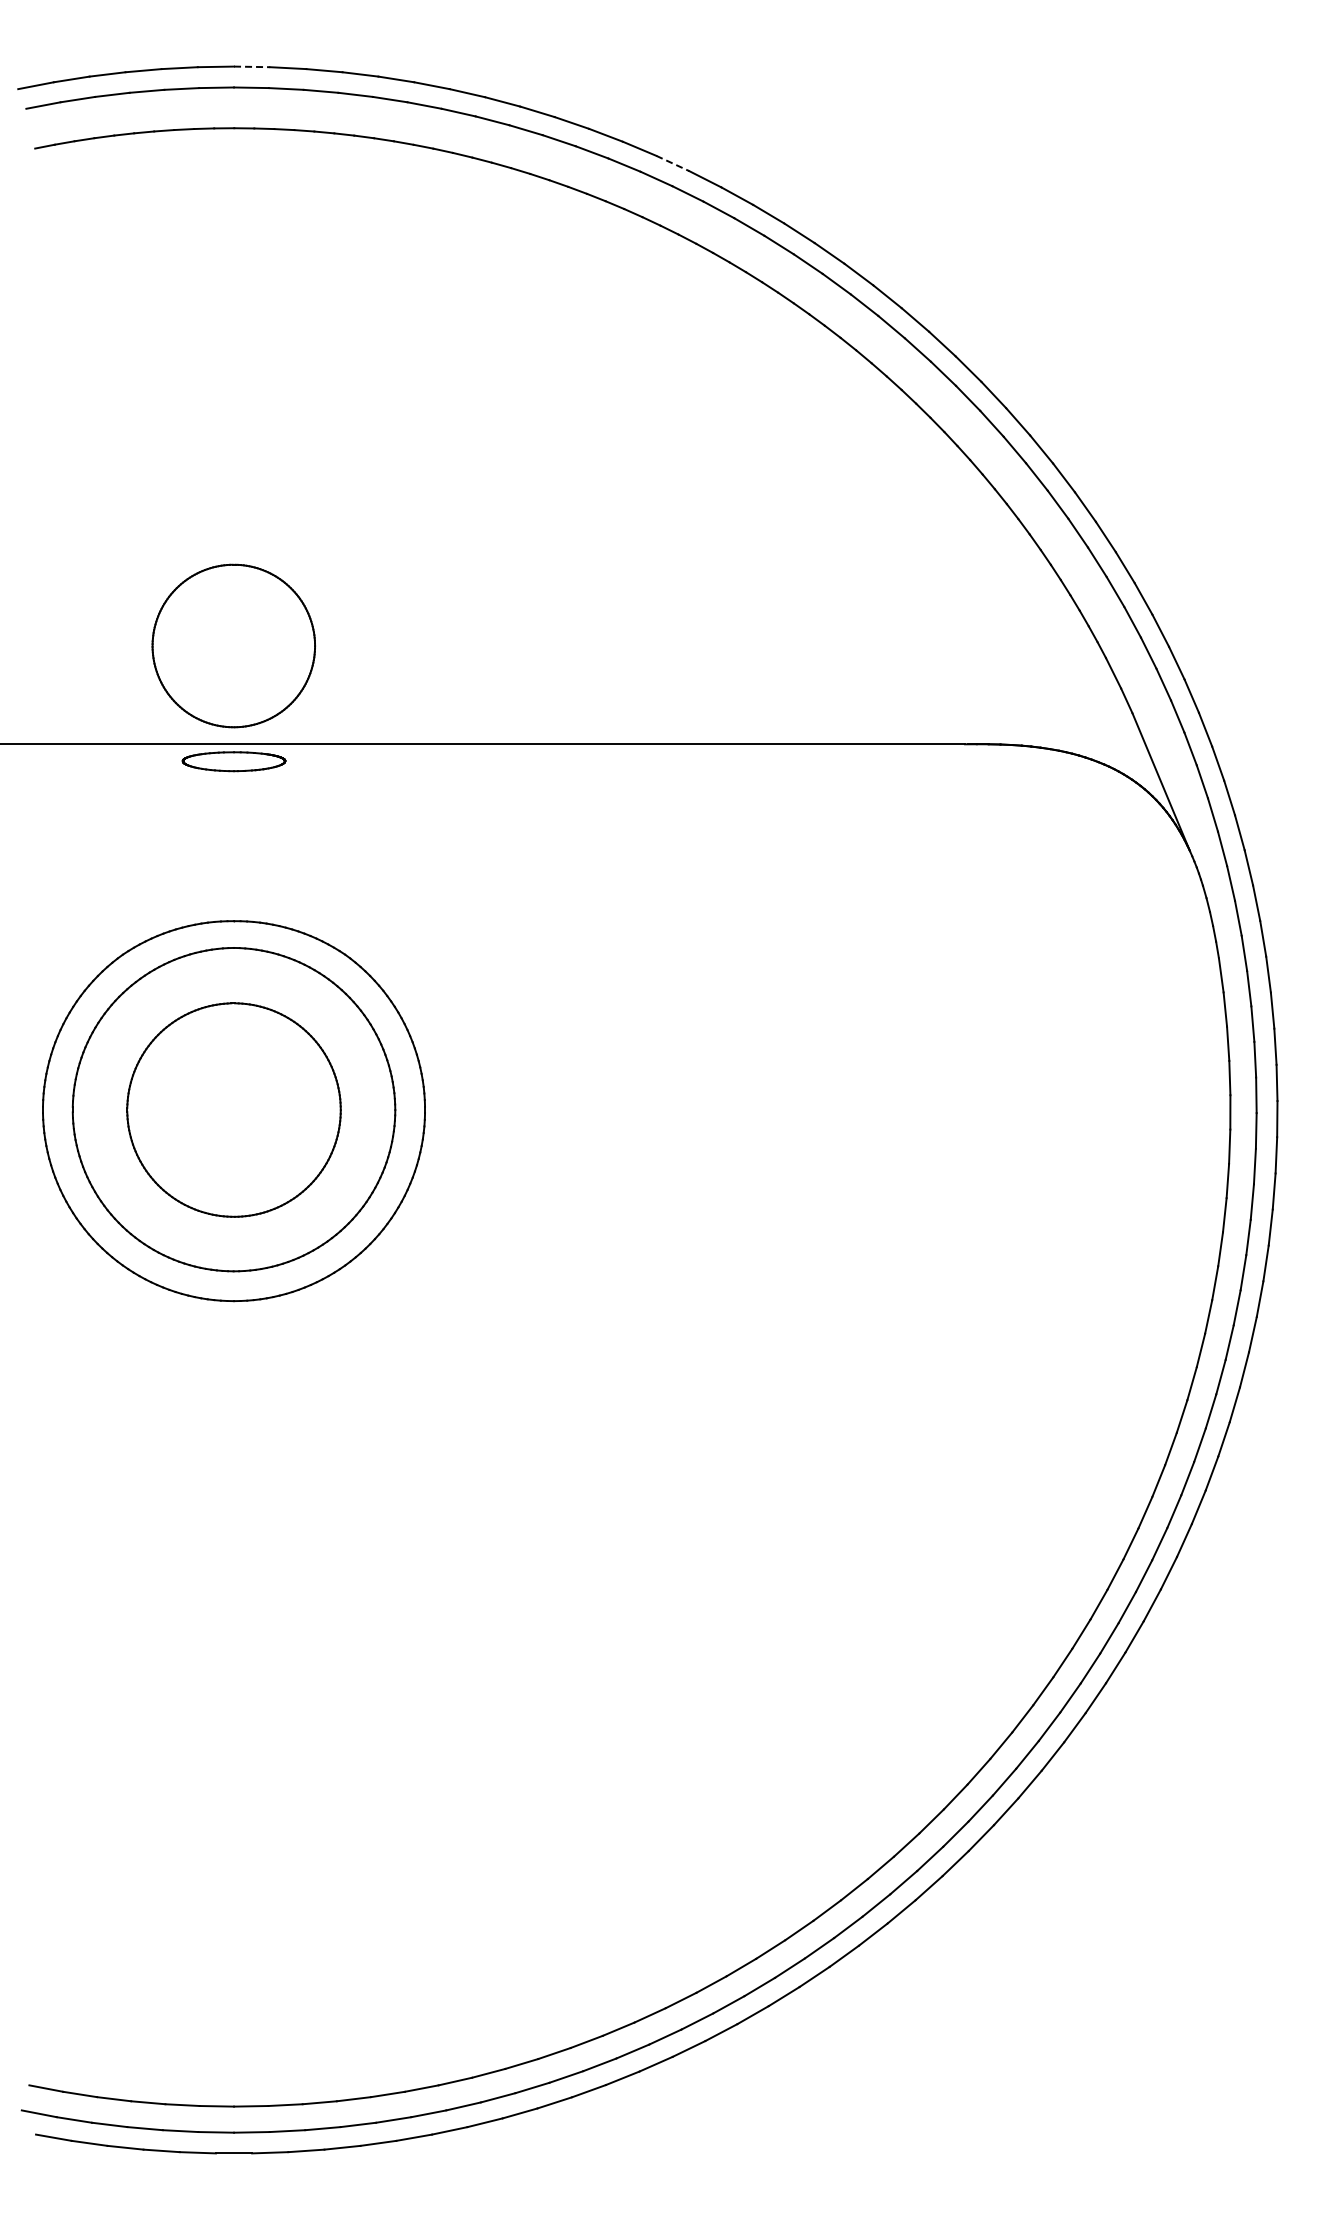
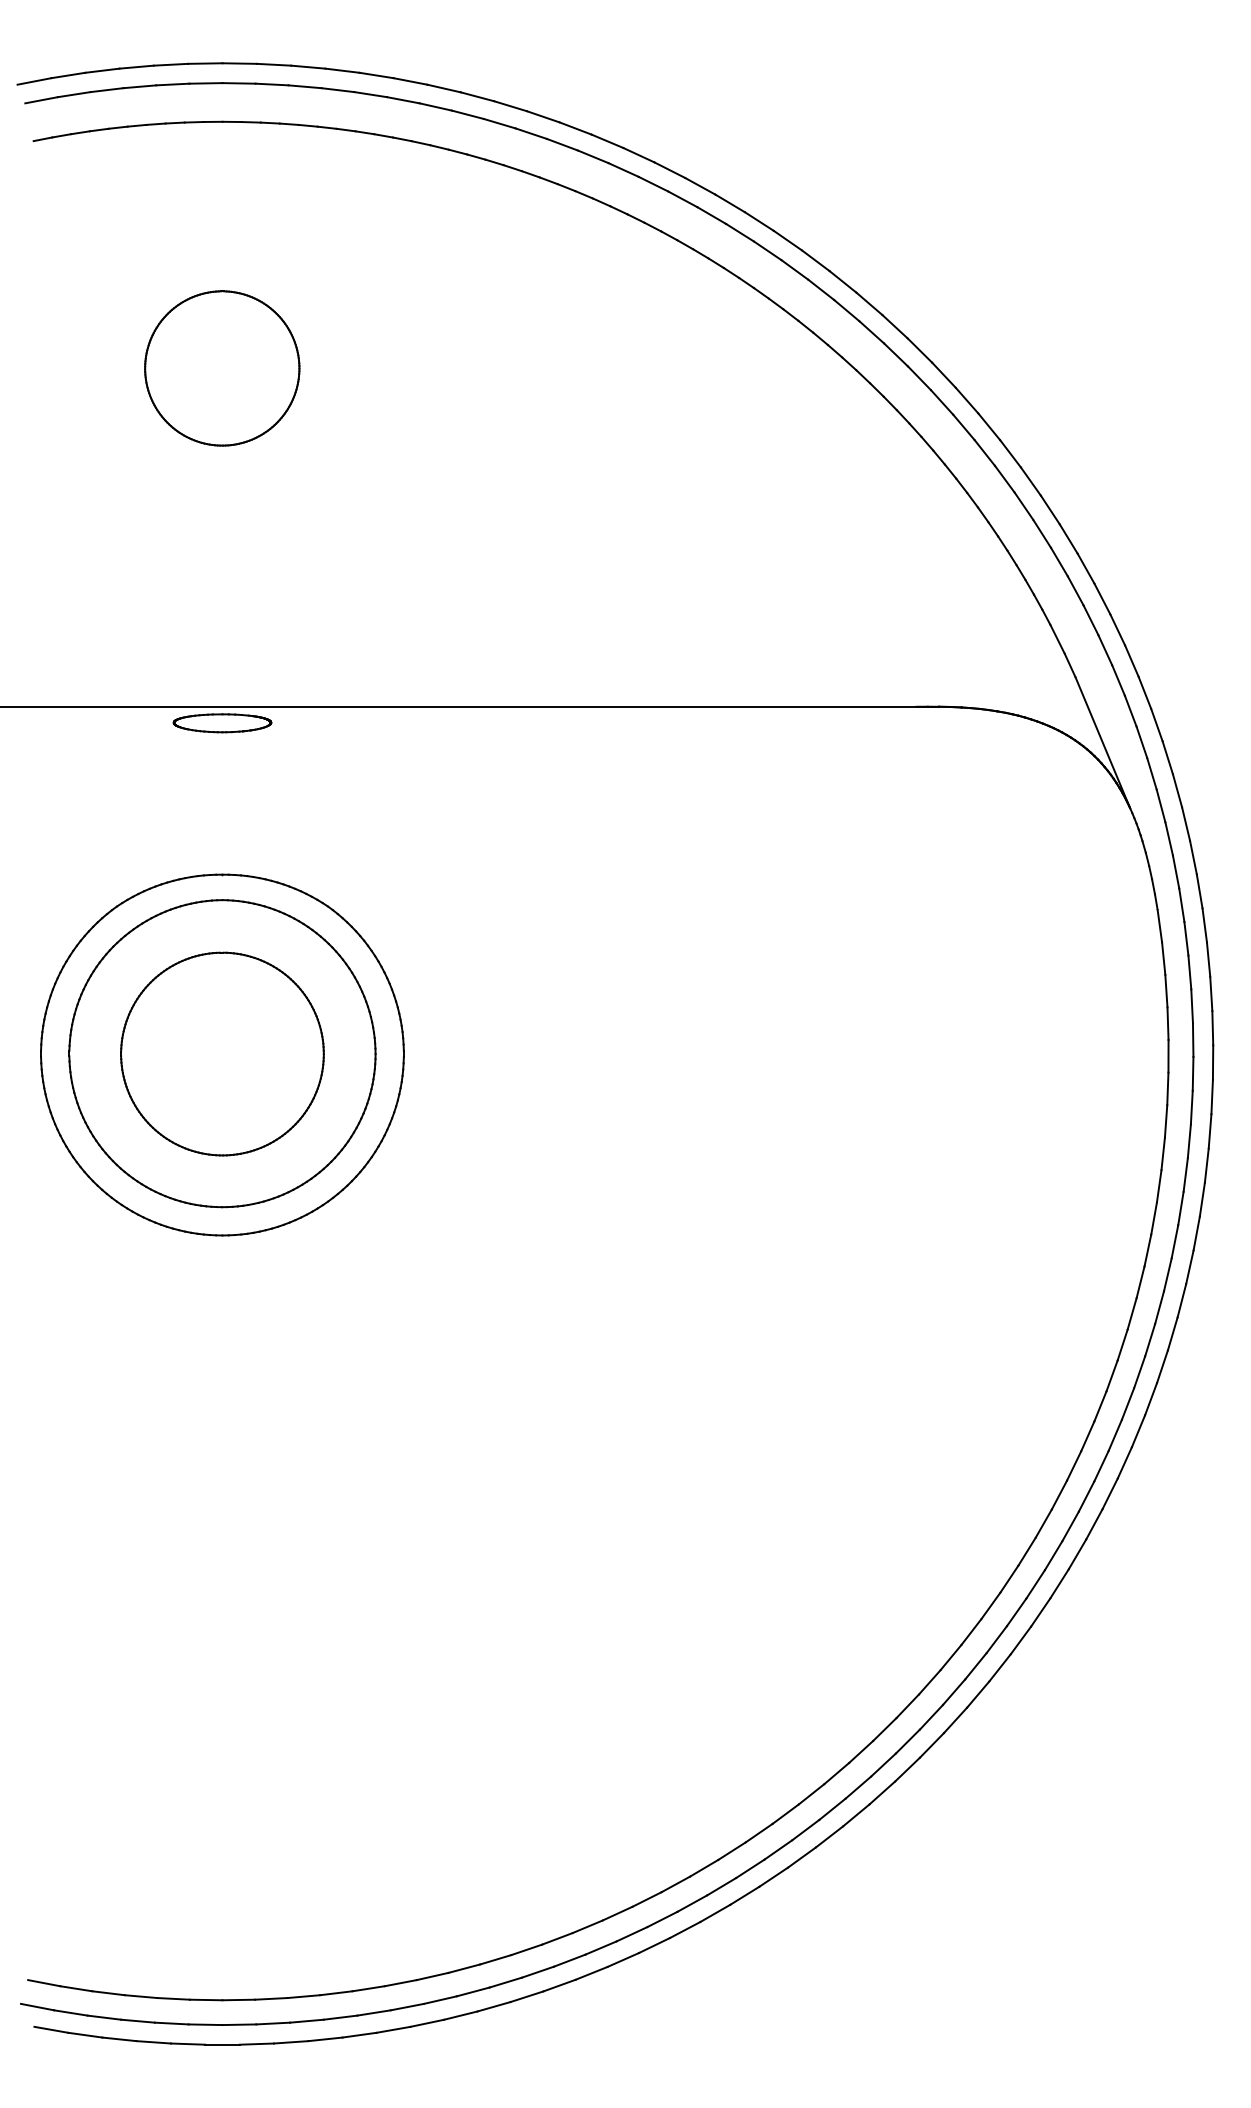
line: (252, 66) -> (240, 63), dashed -> solid
line: (673, 163) -> (639, 155), dashed -> solid
part: (233, 645) -> (221, 367), moved

